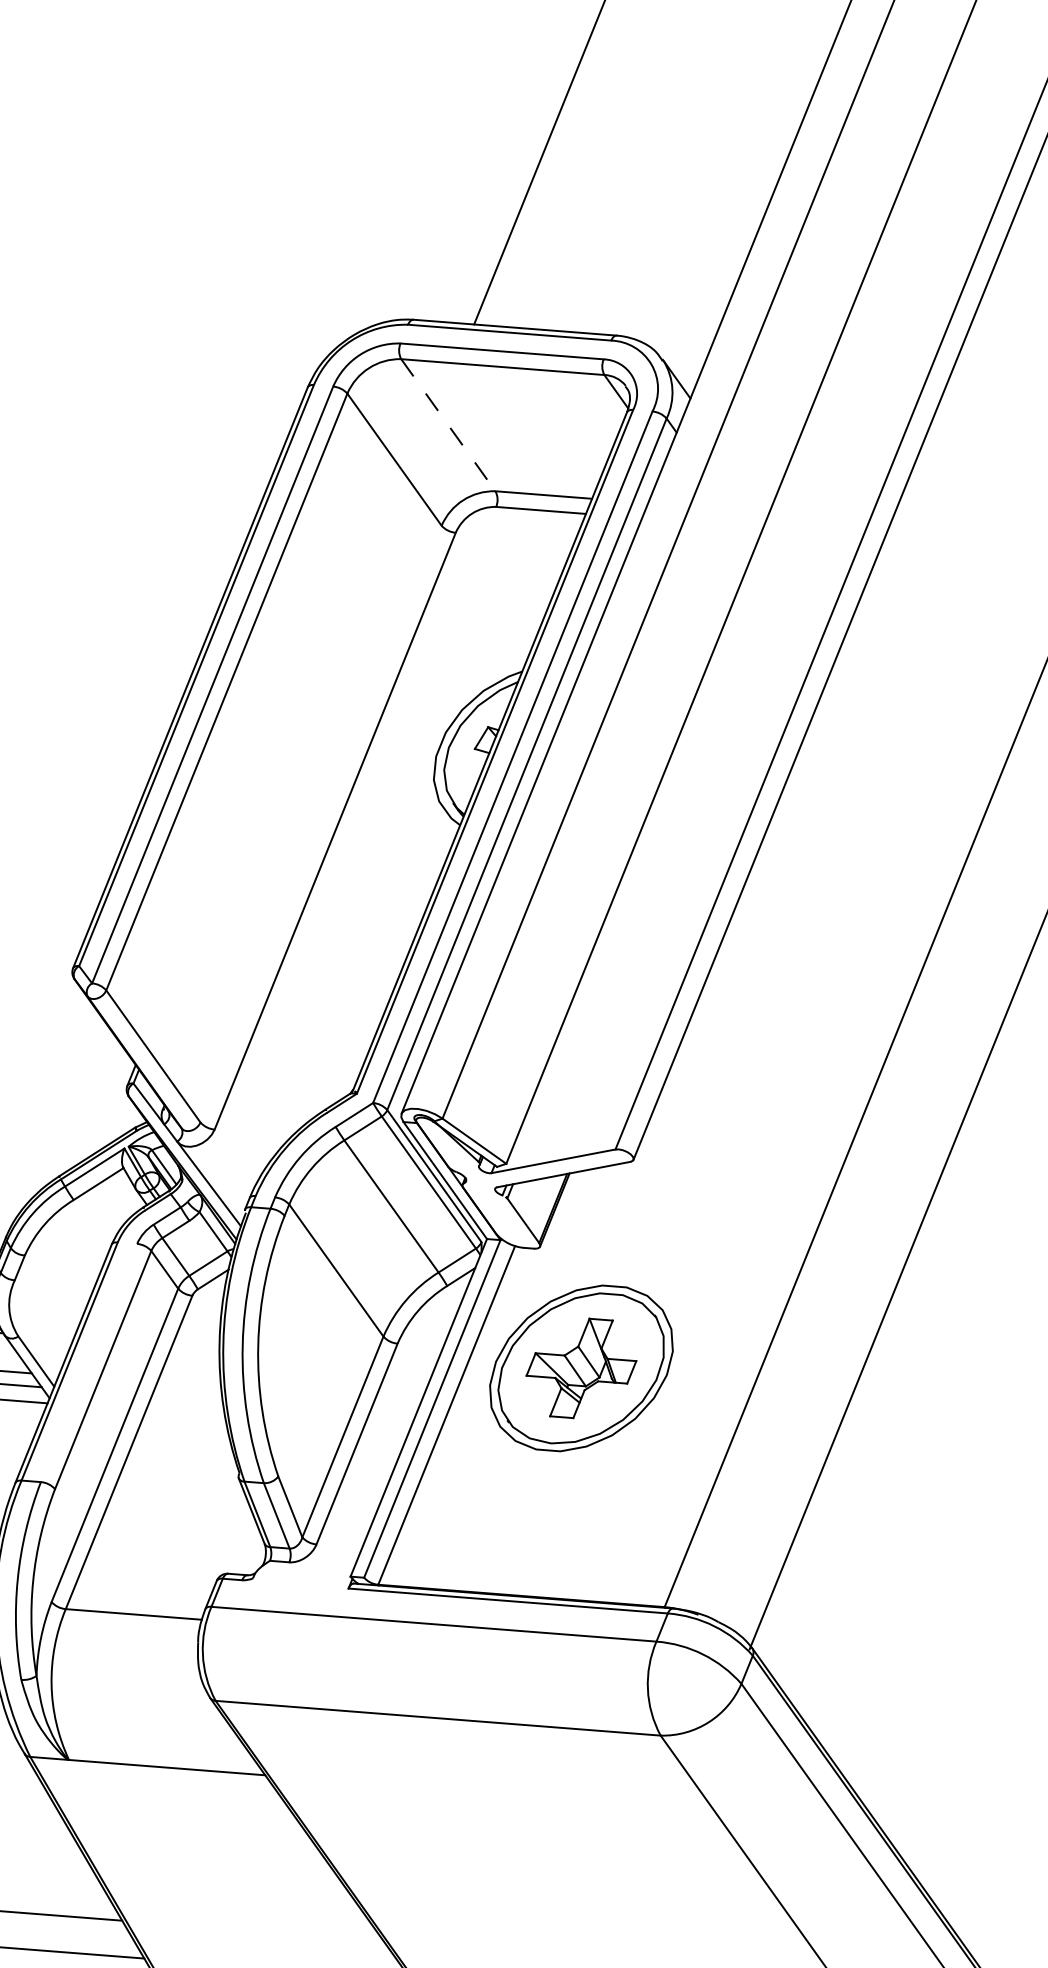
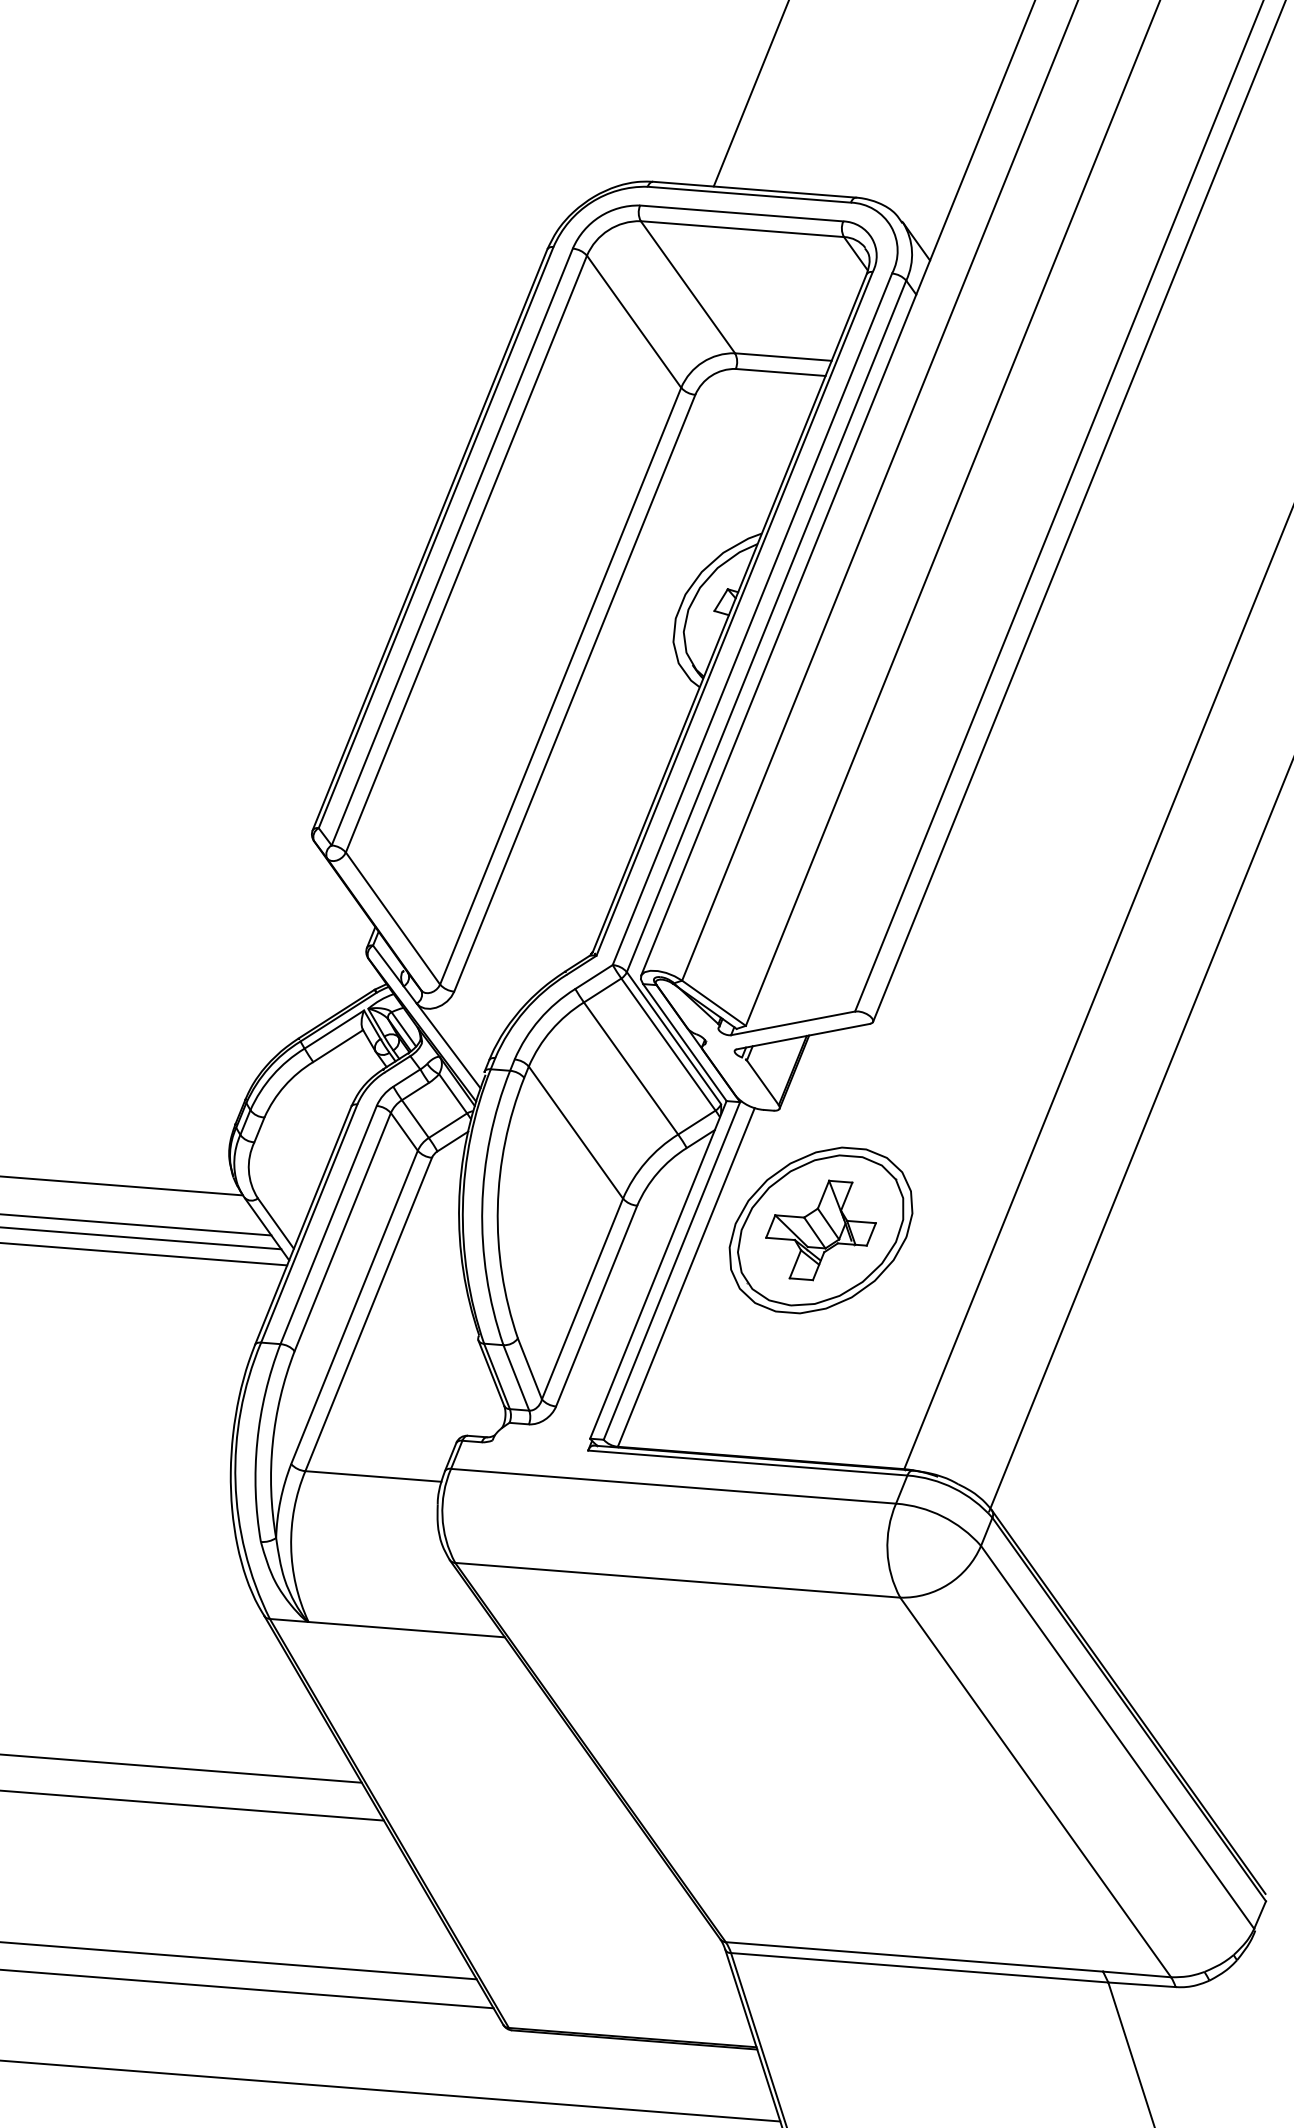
line: (448, 425) -> (688, 287), dashed -> solid
line: (320, 823) -> (560, 685), added
line: (88, 1362) -> (328, 1224), added

